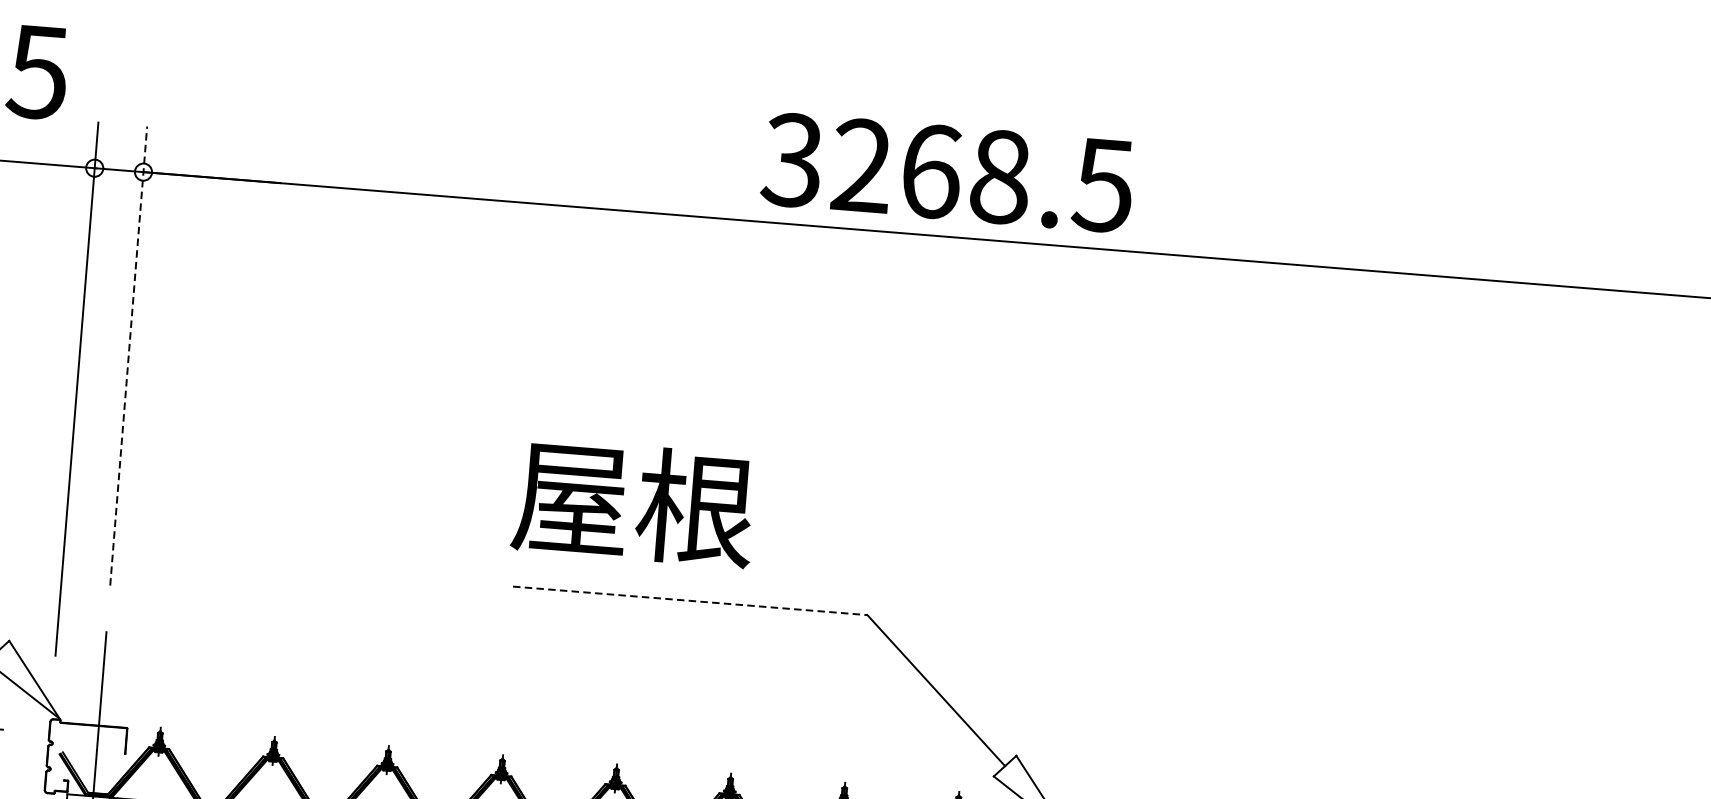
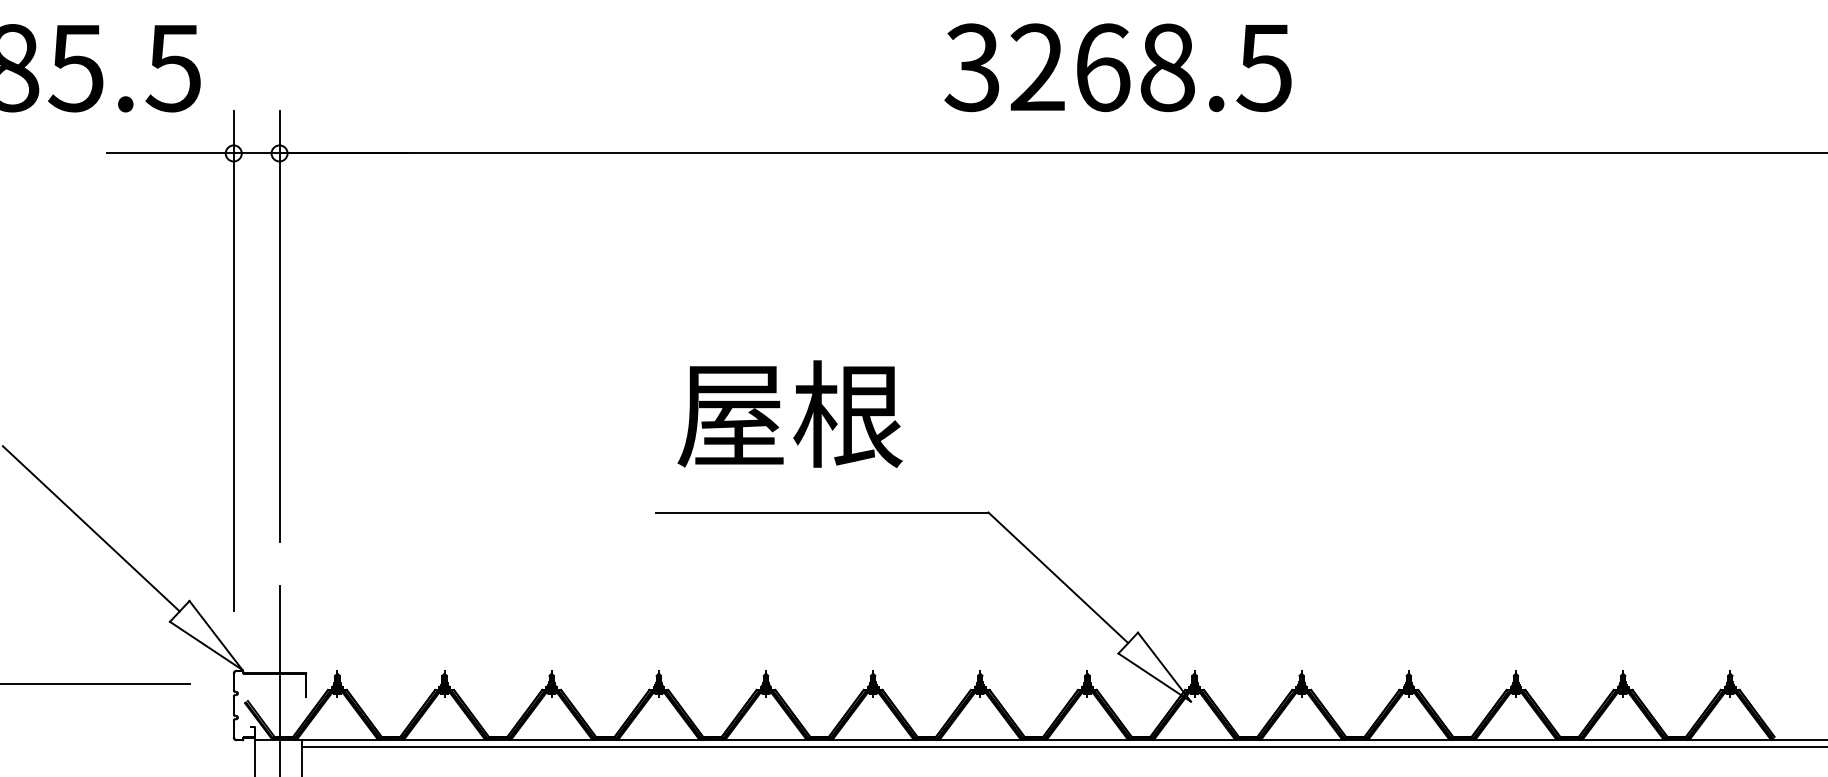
text: (947, 172) -> (1117, 67), moved
line: (128, 356) -> (279, 326), dashed -> solid
text: (633, 501) -> (789, 413), moved
line: (690, 600) -> (822, 512), dashed -> solid

